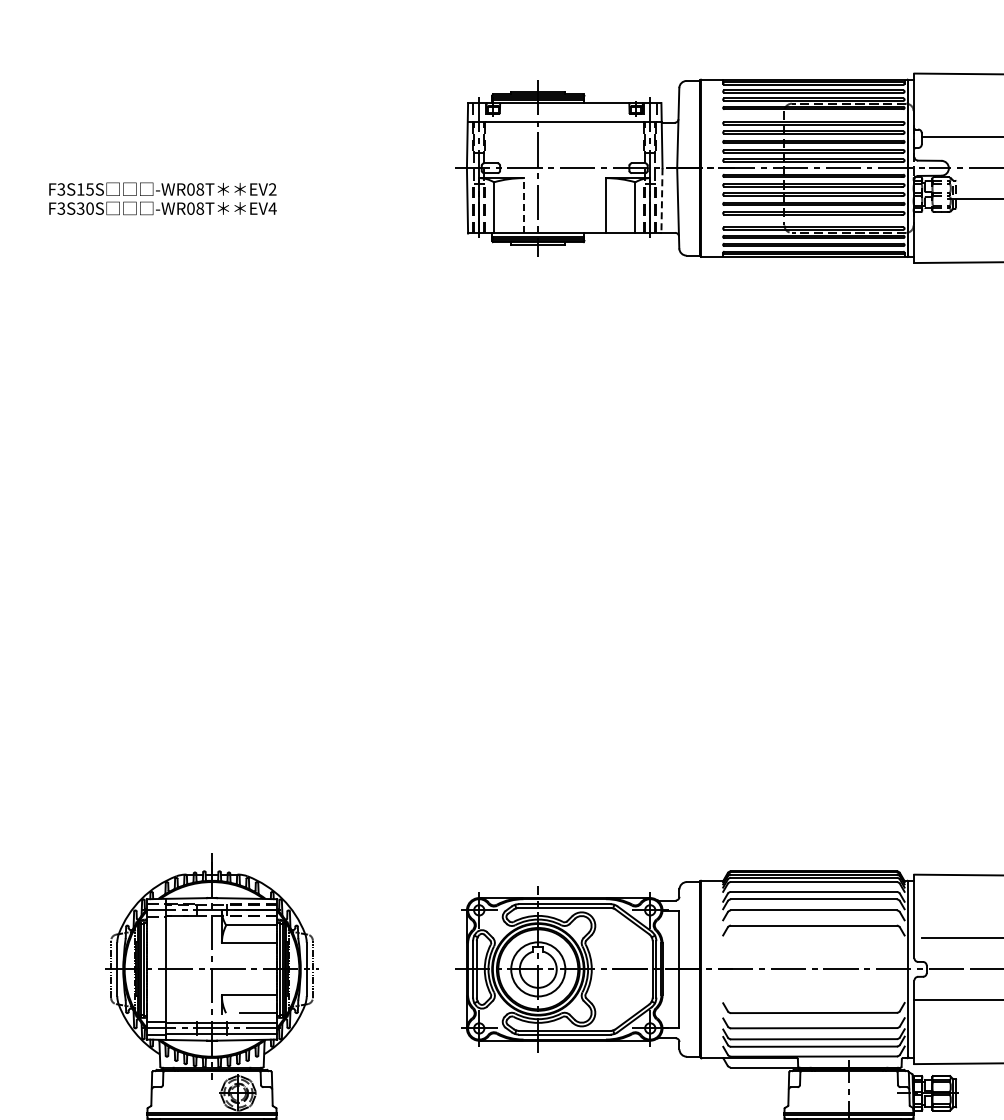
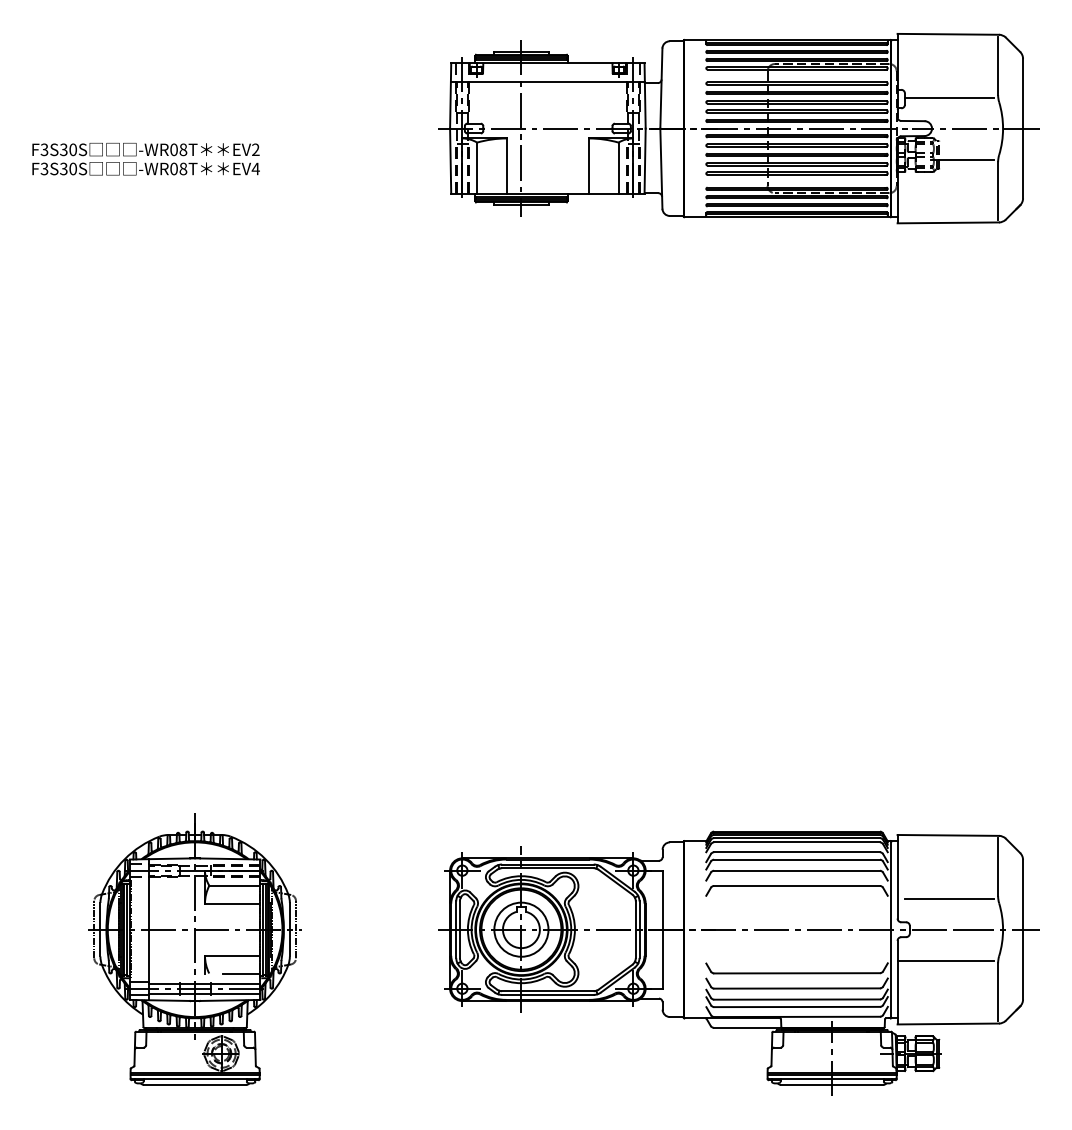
text: (85, 189) -> (68, 149), F3S15S -> F3S30S
line: (662, 201) -> (645, 161), dashed -> solid
line: (523, 206) -> (506, 166), dashed -> solid

